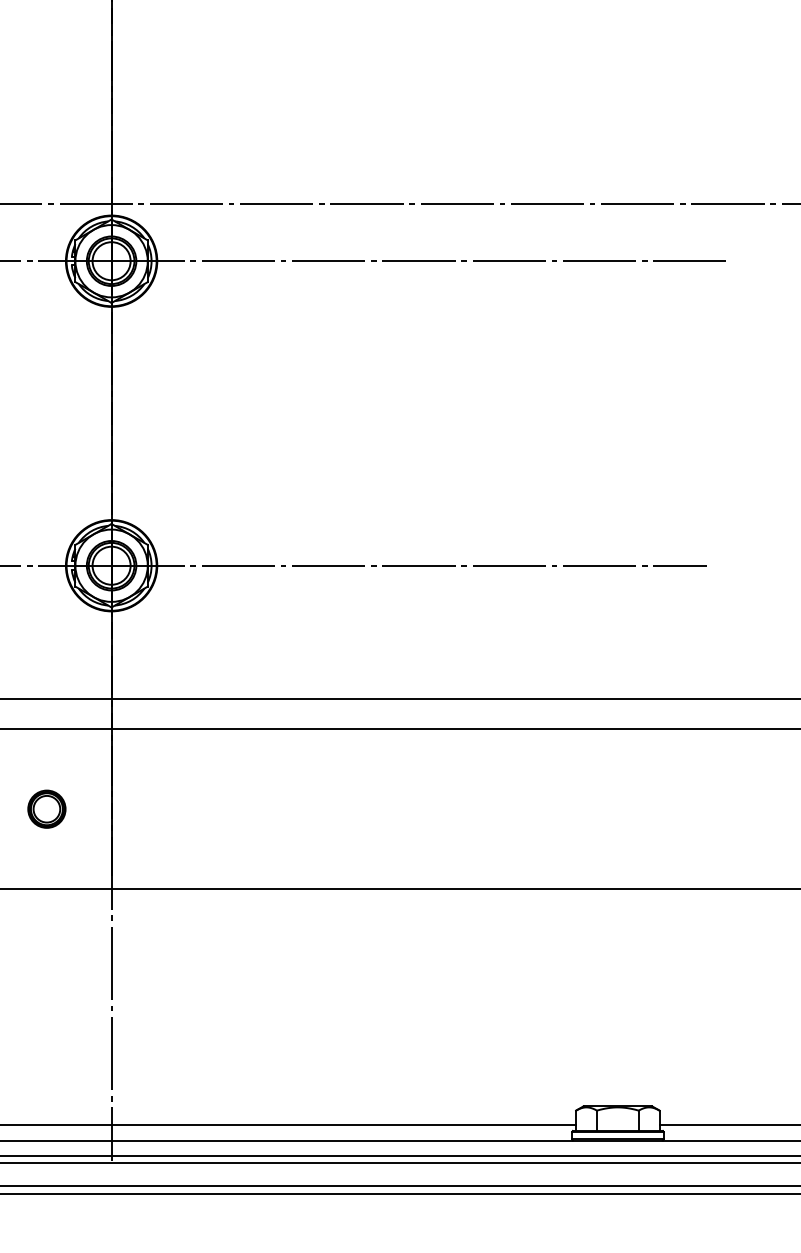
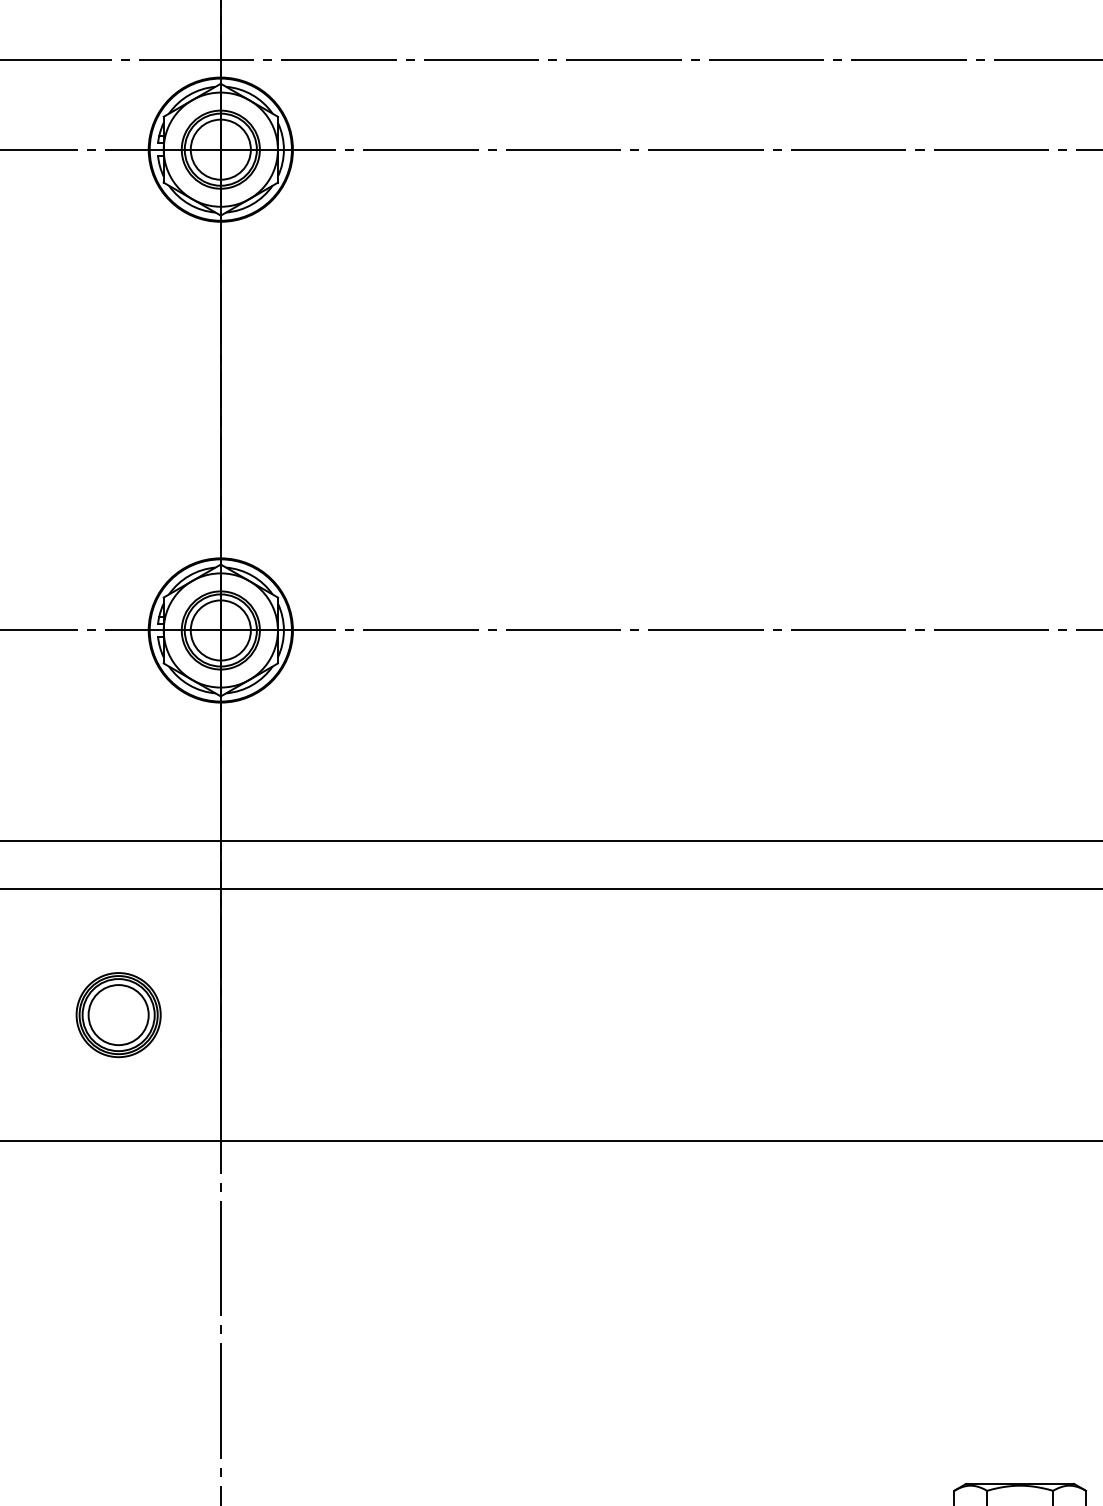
part: (46, 808) -> (118, 1013), size x1.43

